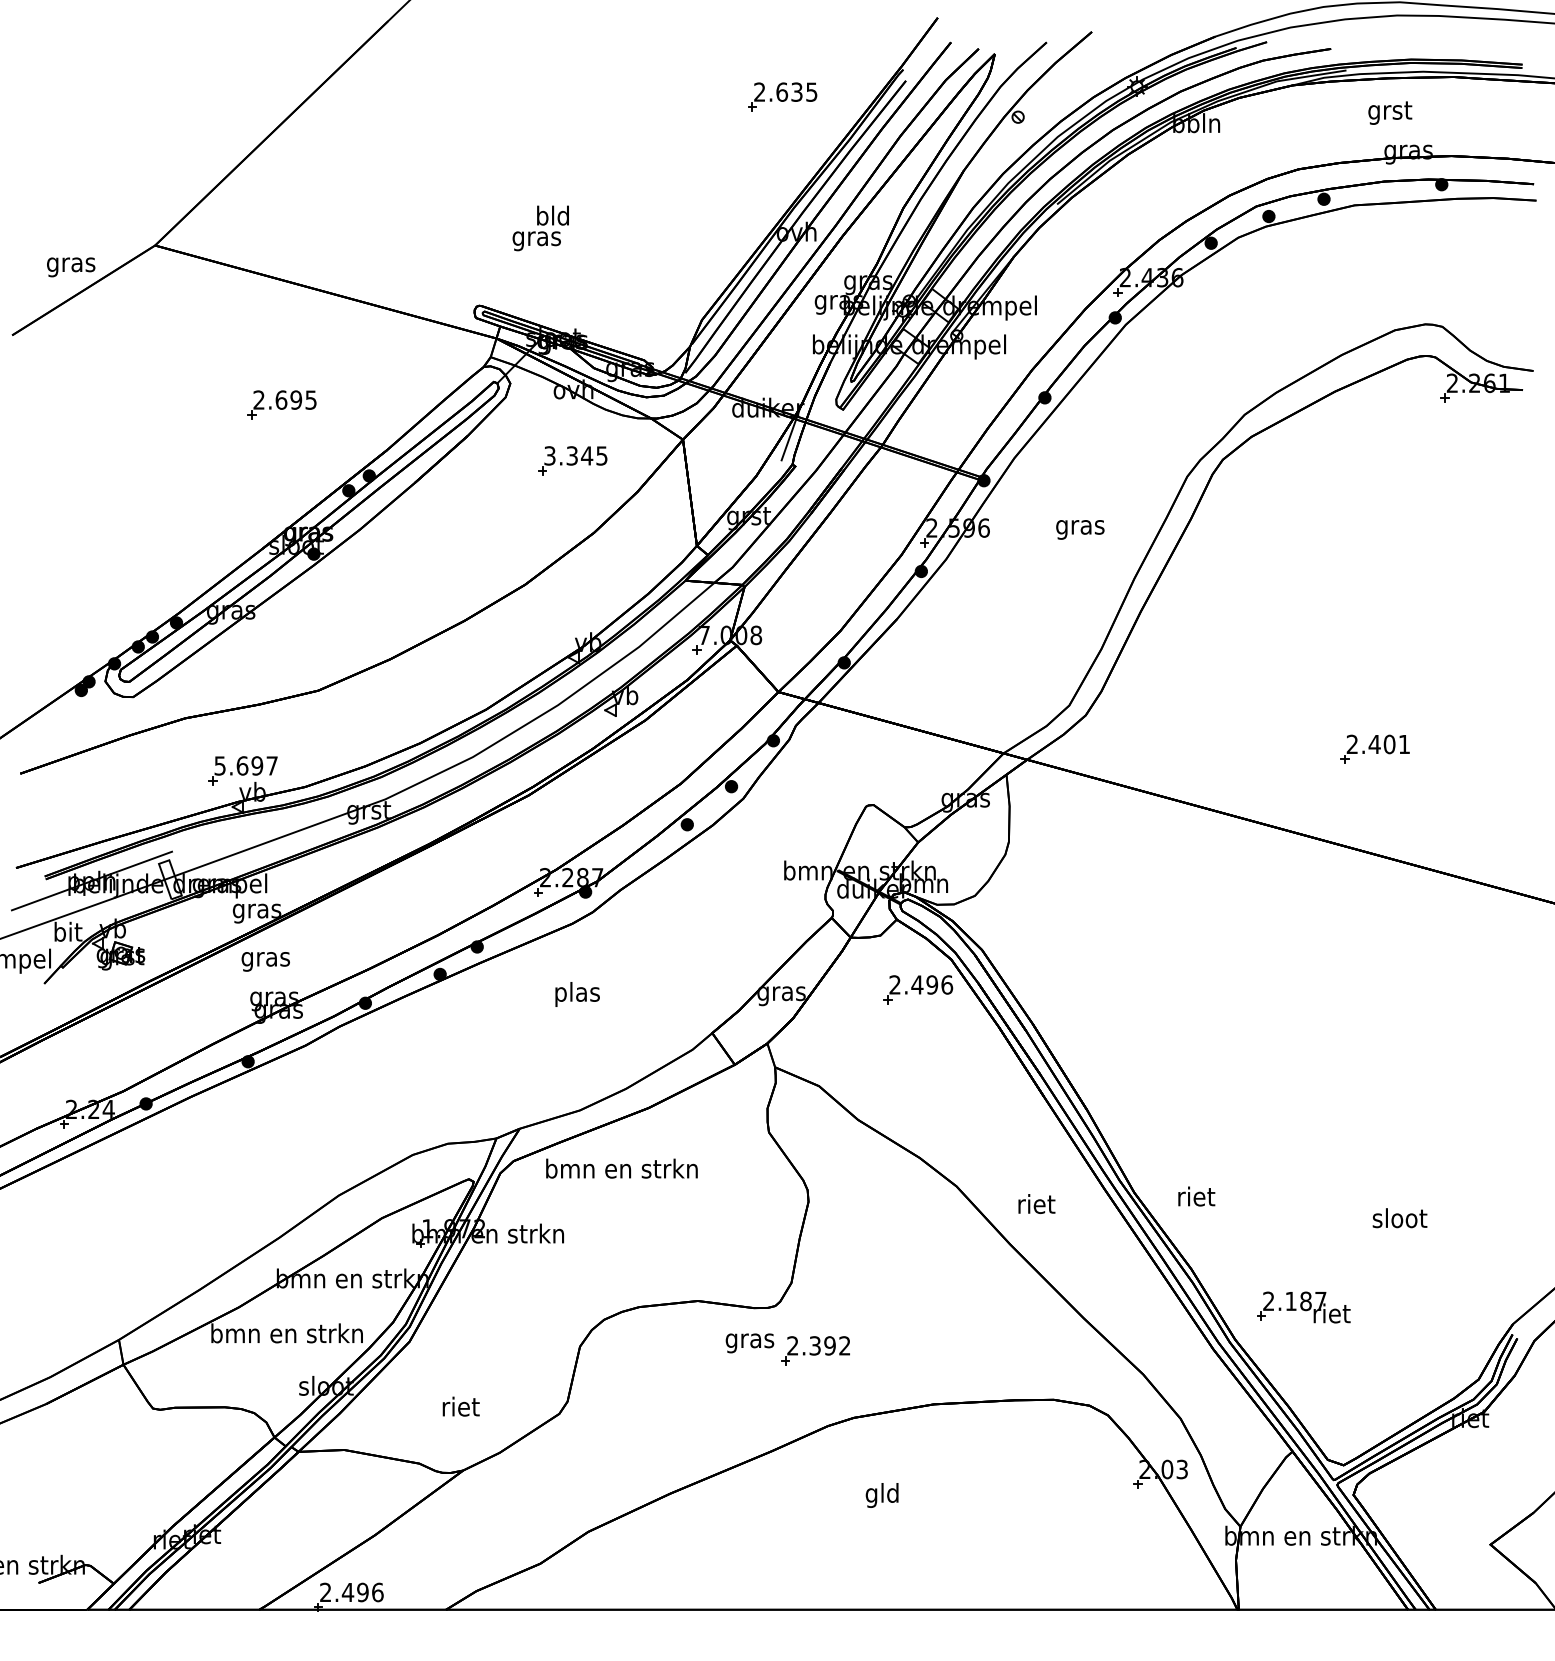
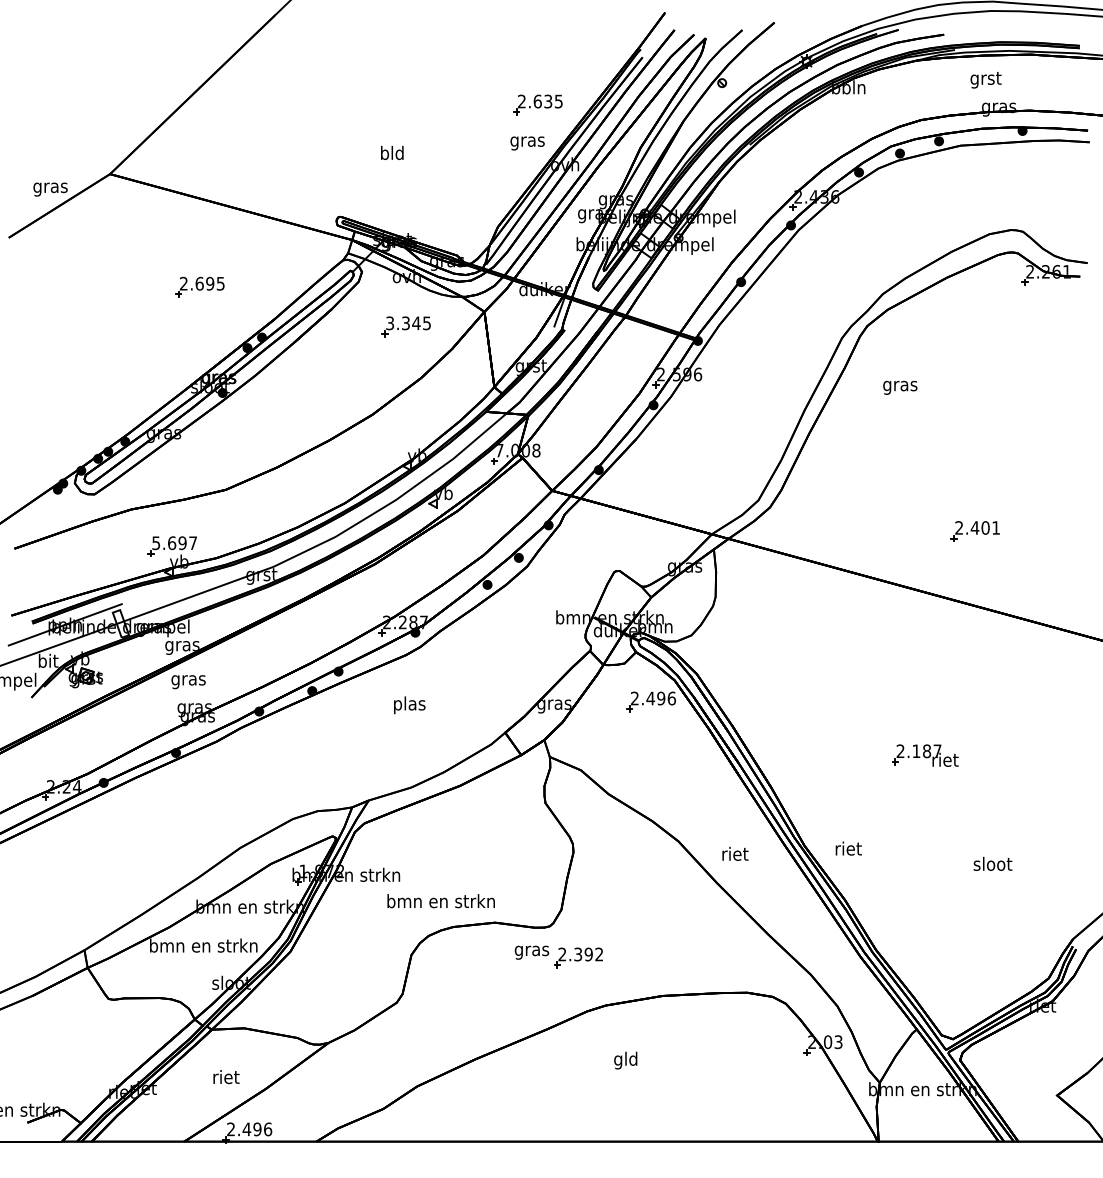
part: (782, 96) -> (538, 104), moved
text: (536, 241) -> (527, 143), moved
text: (1080, 529) -> (900, 387), moved
text: (621, 1168) -> (440, 901), moved
part: (1303, 1307) -> (925, 755), moved
text: (460, 1406) -> (225, 1076), moved

